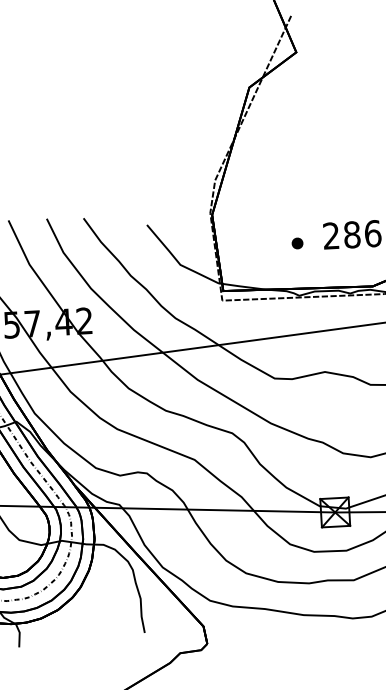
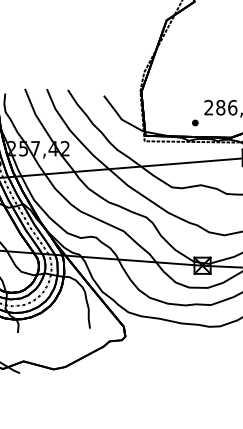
part: (297, 242) -> (195, 122), moved

